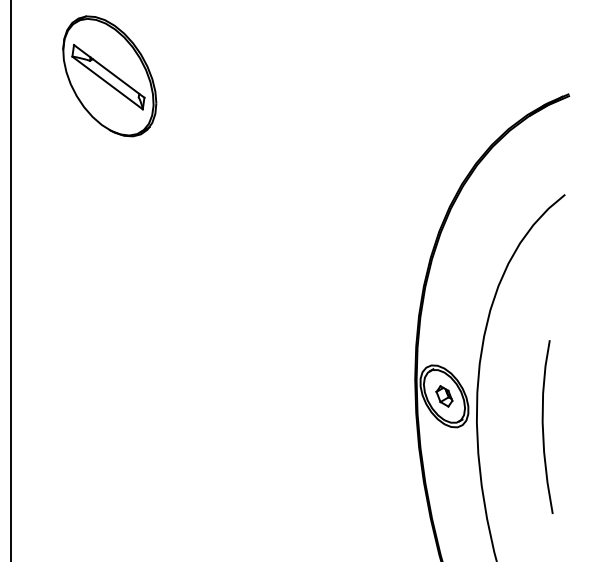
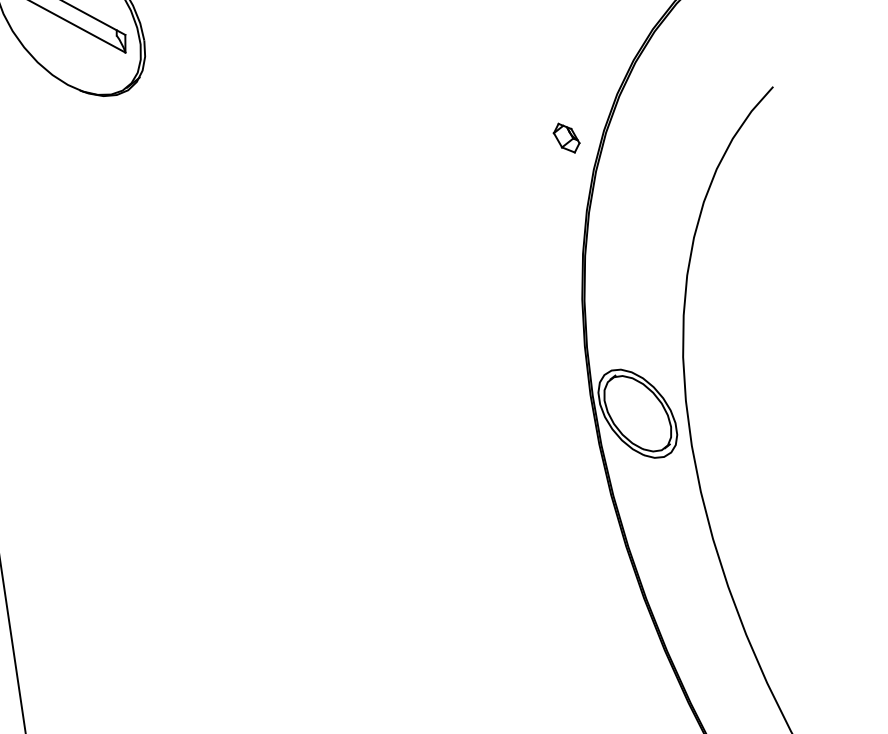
part: (444, 396) -> (566, 138), moved
curve: (543, 426) -> (791, 436), removed

